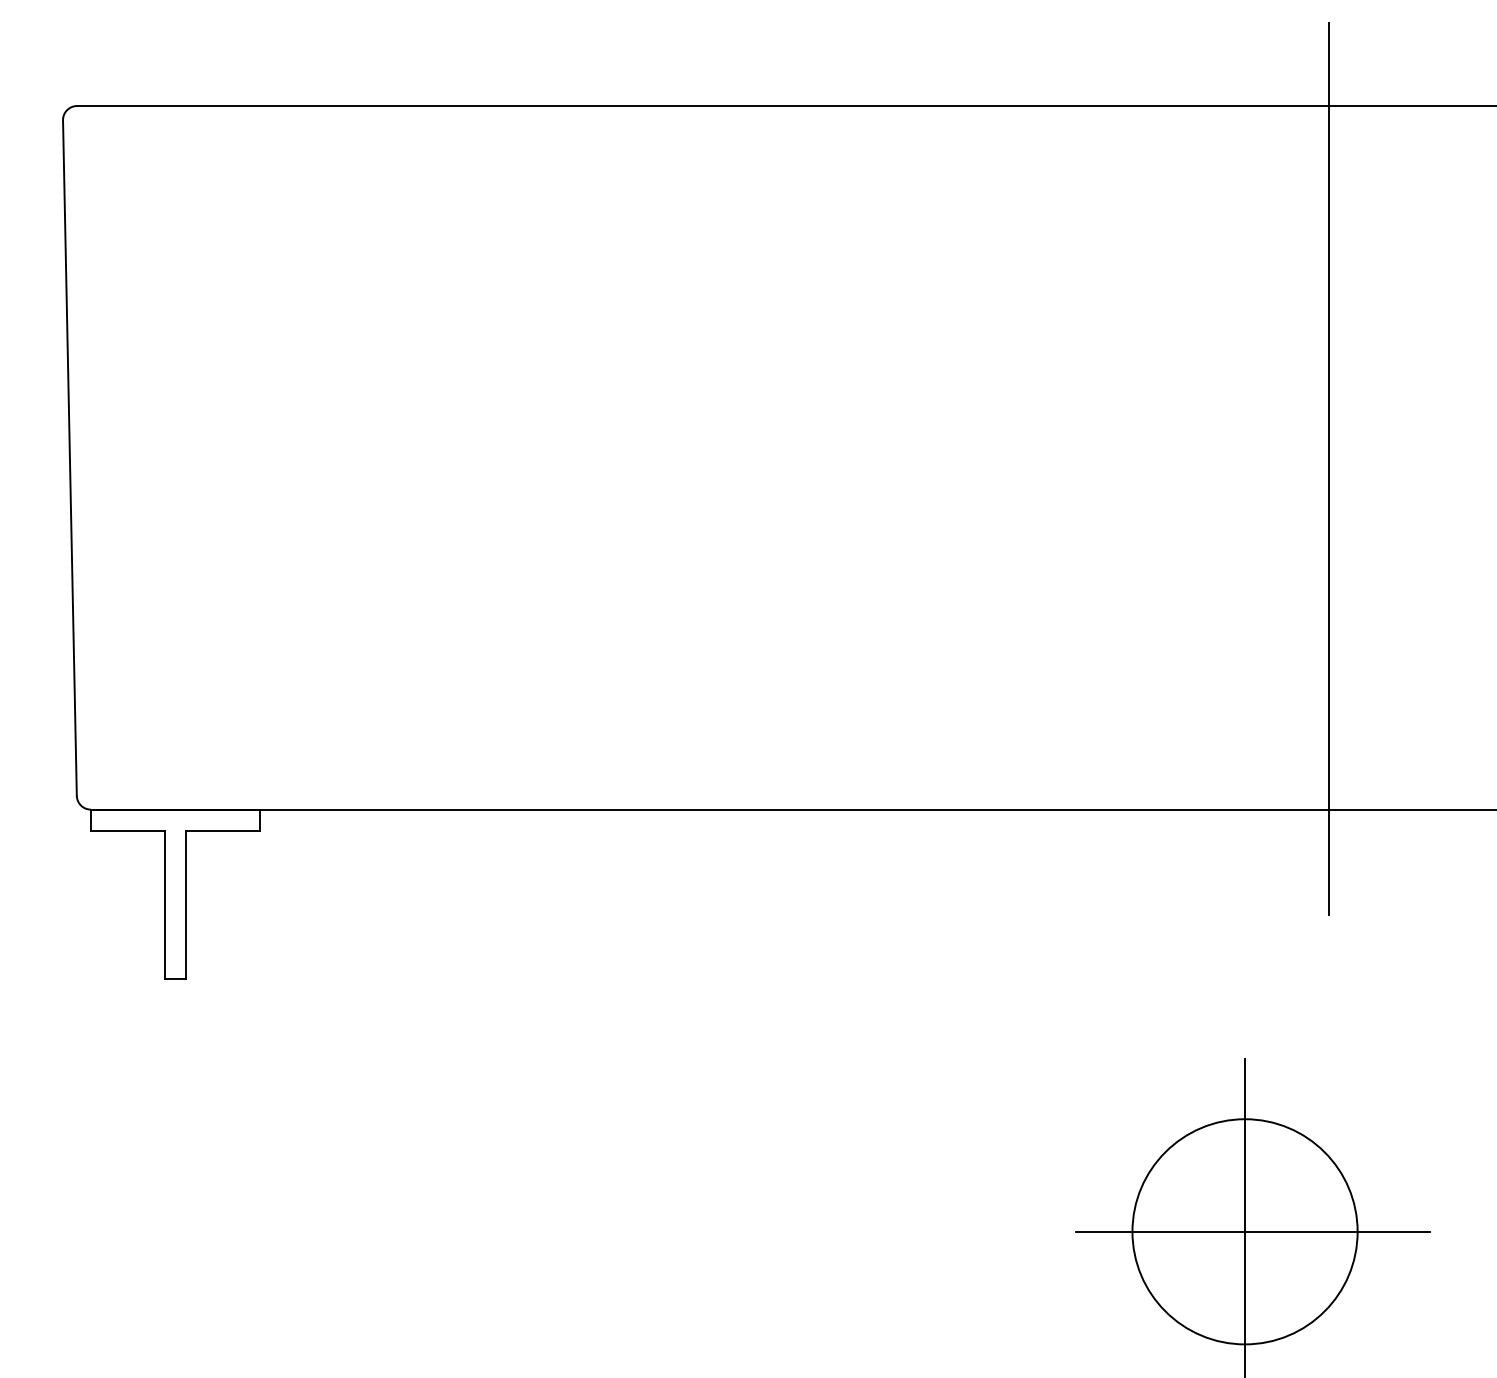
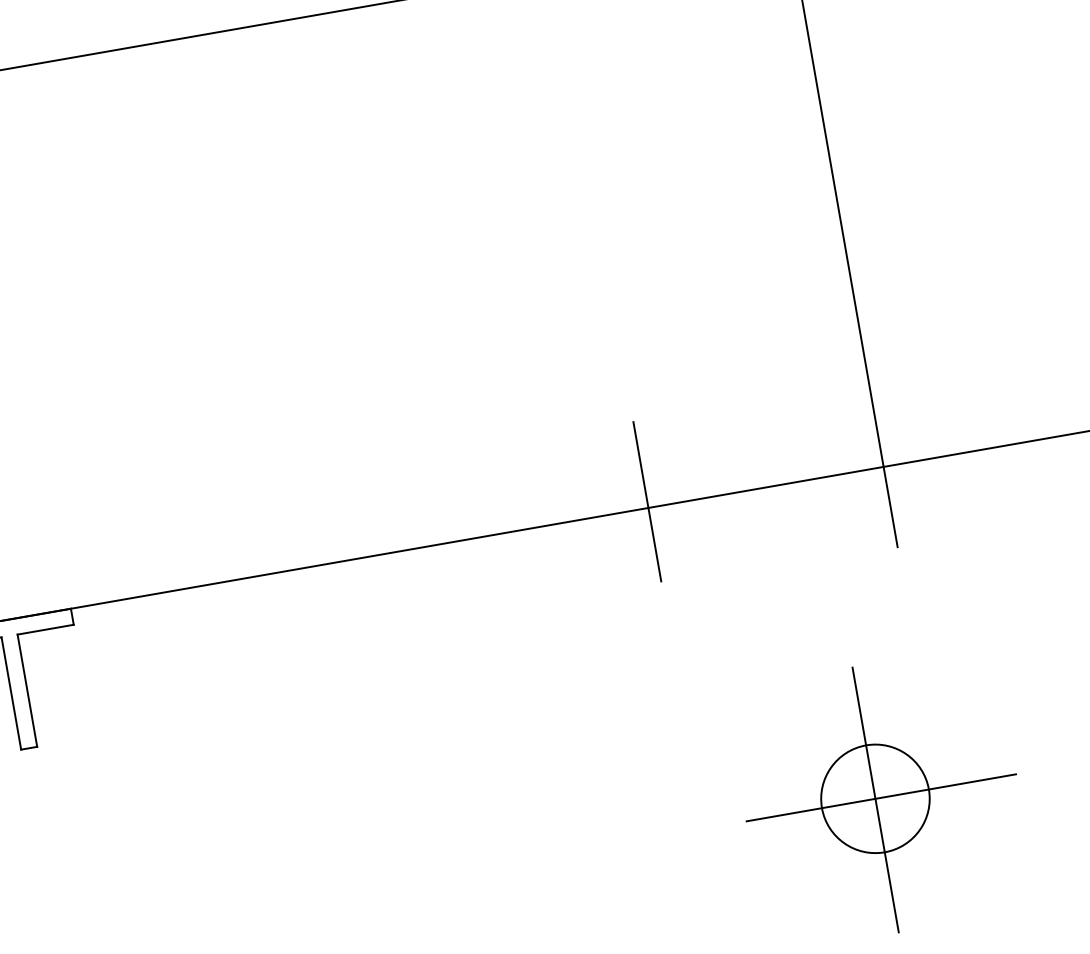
line: (1019, 801) -> (647, 501), added
circle: (1244, 1231) -> (875, 798), size x0.62

